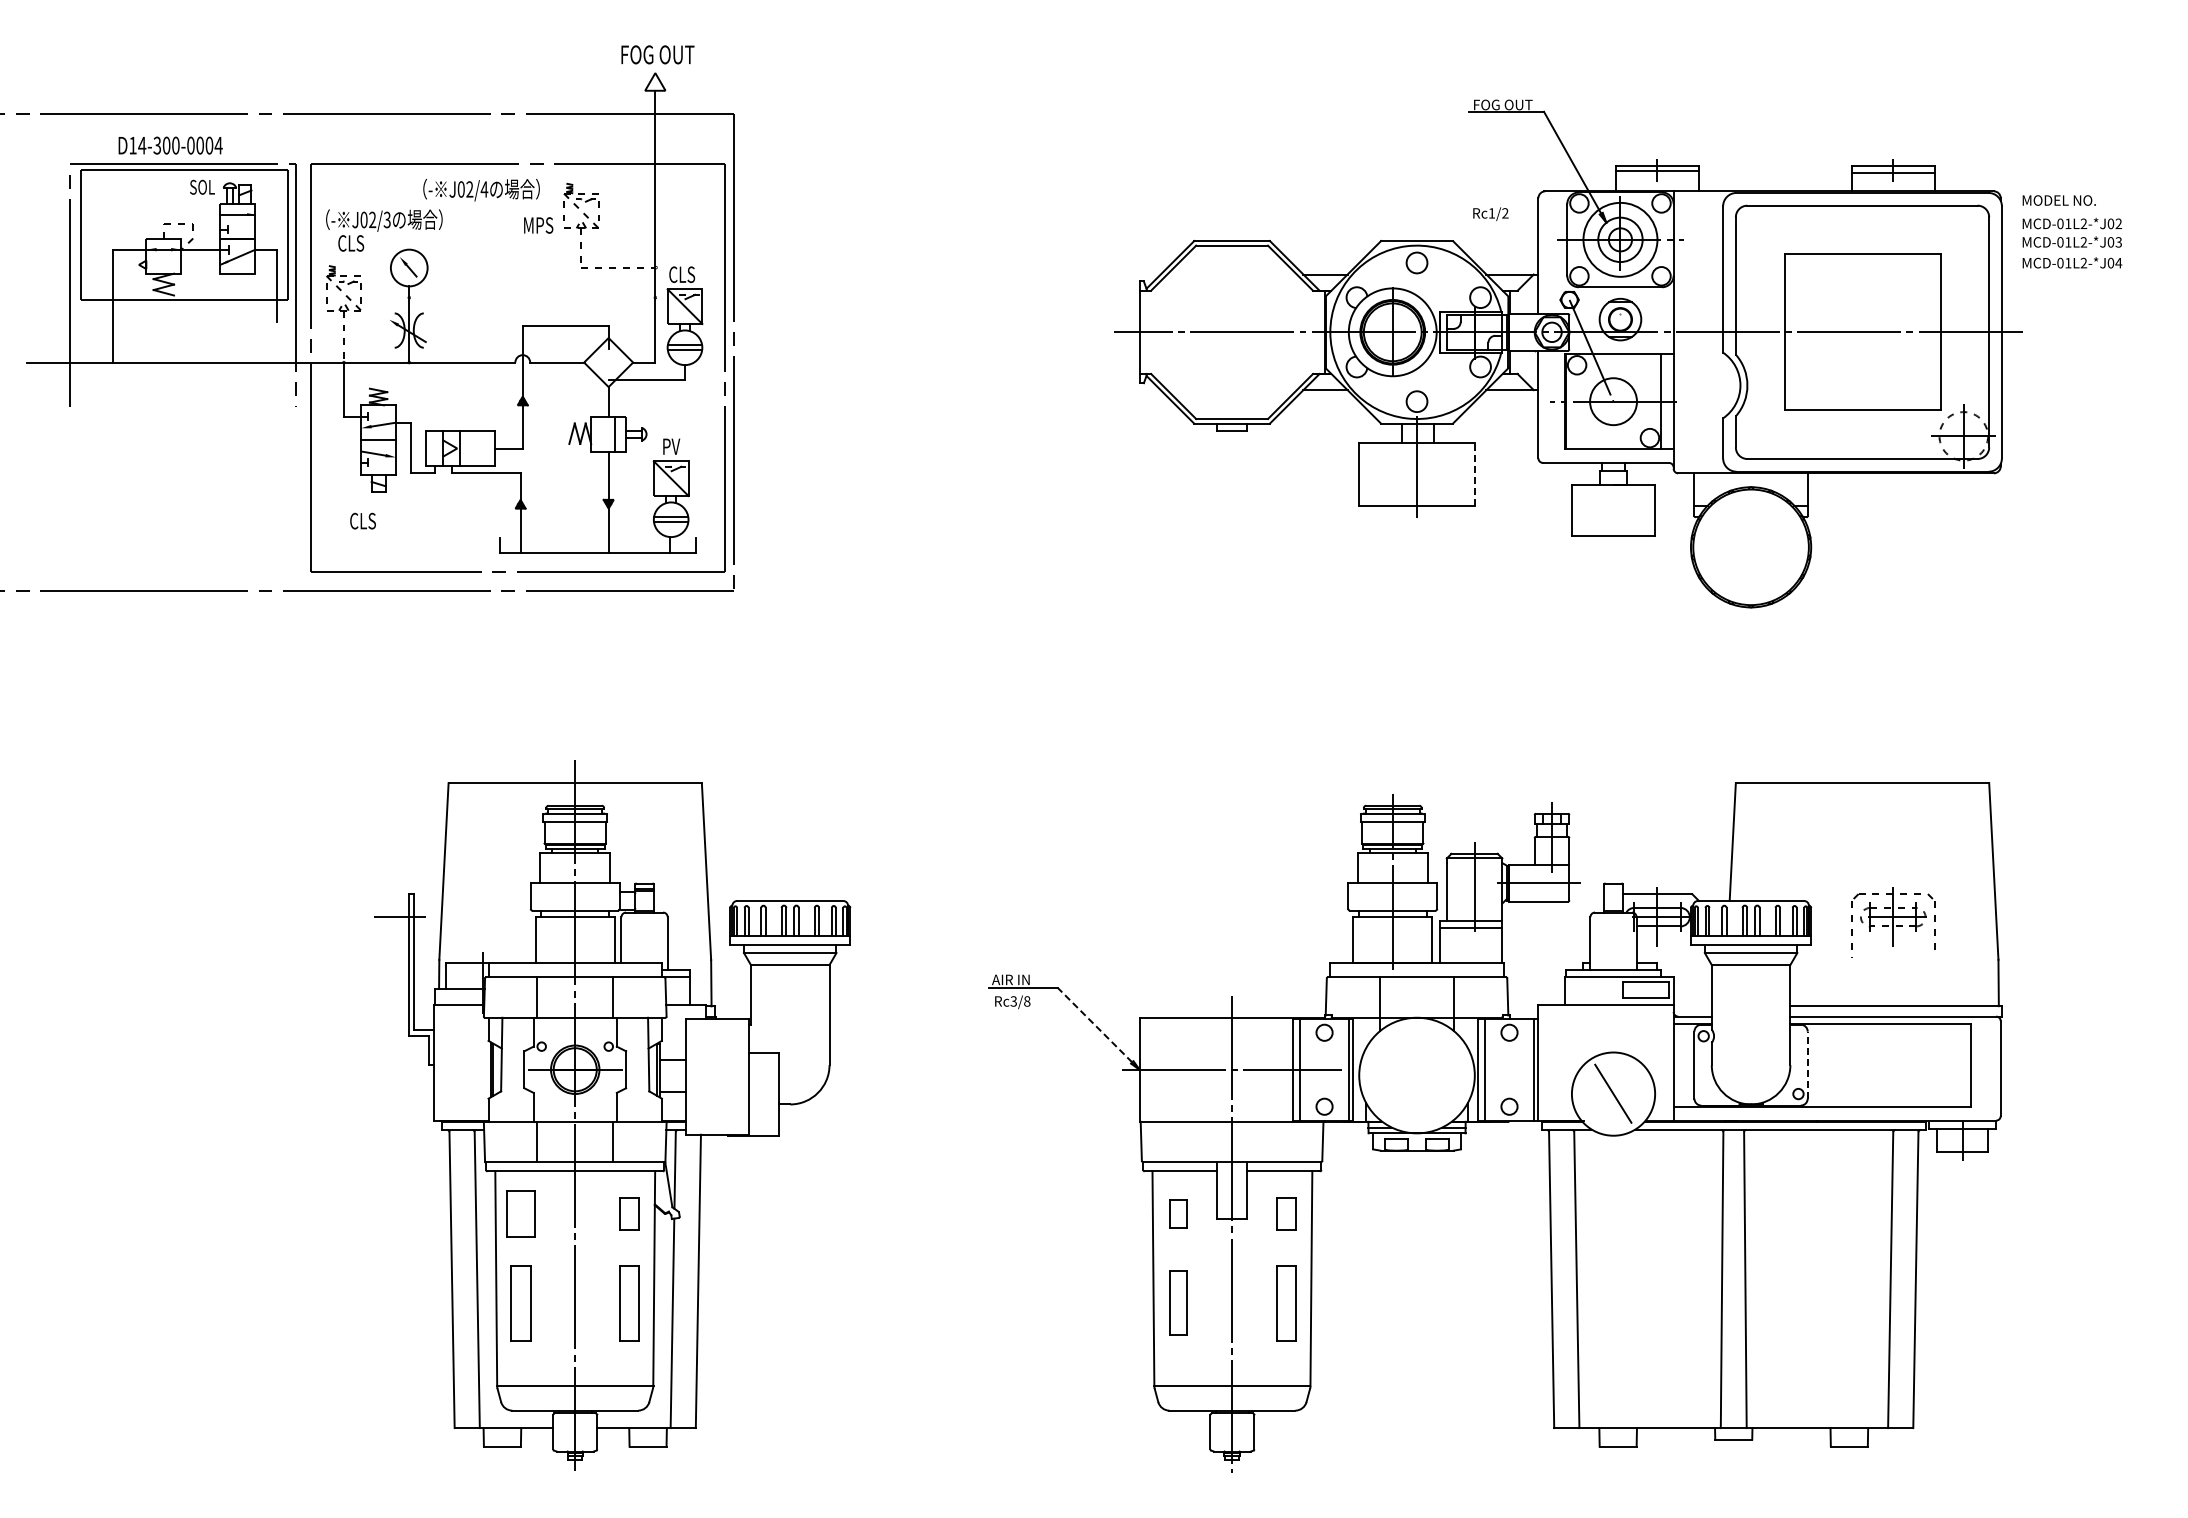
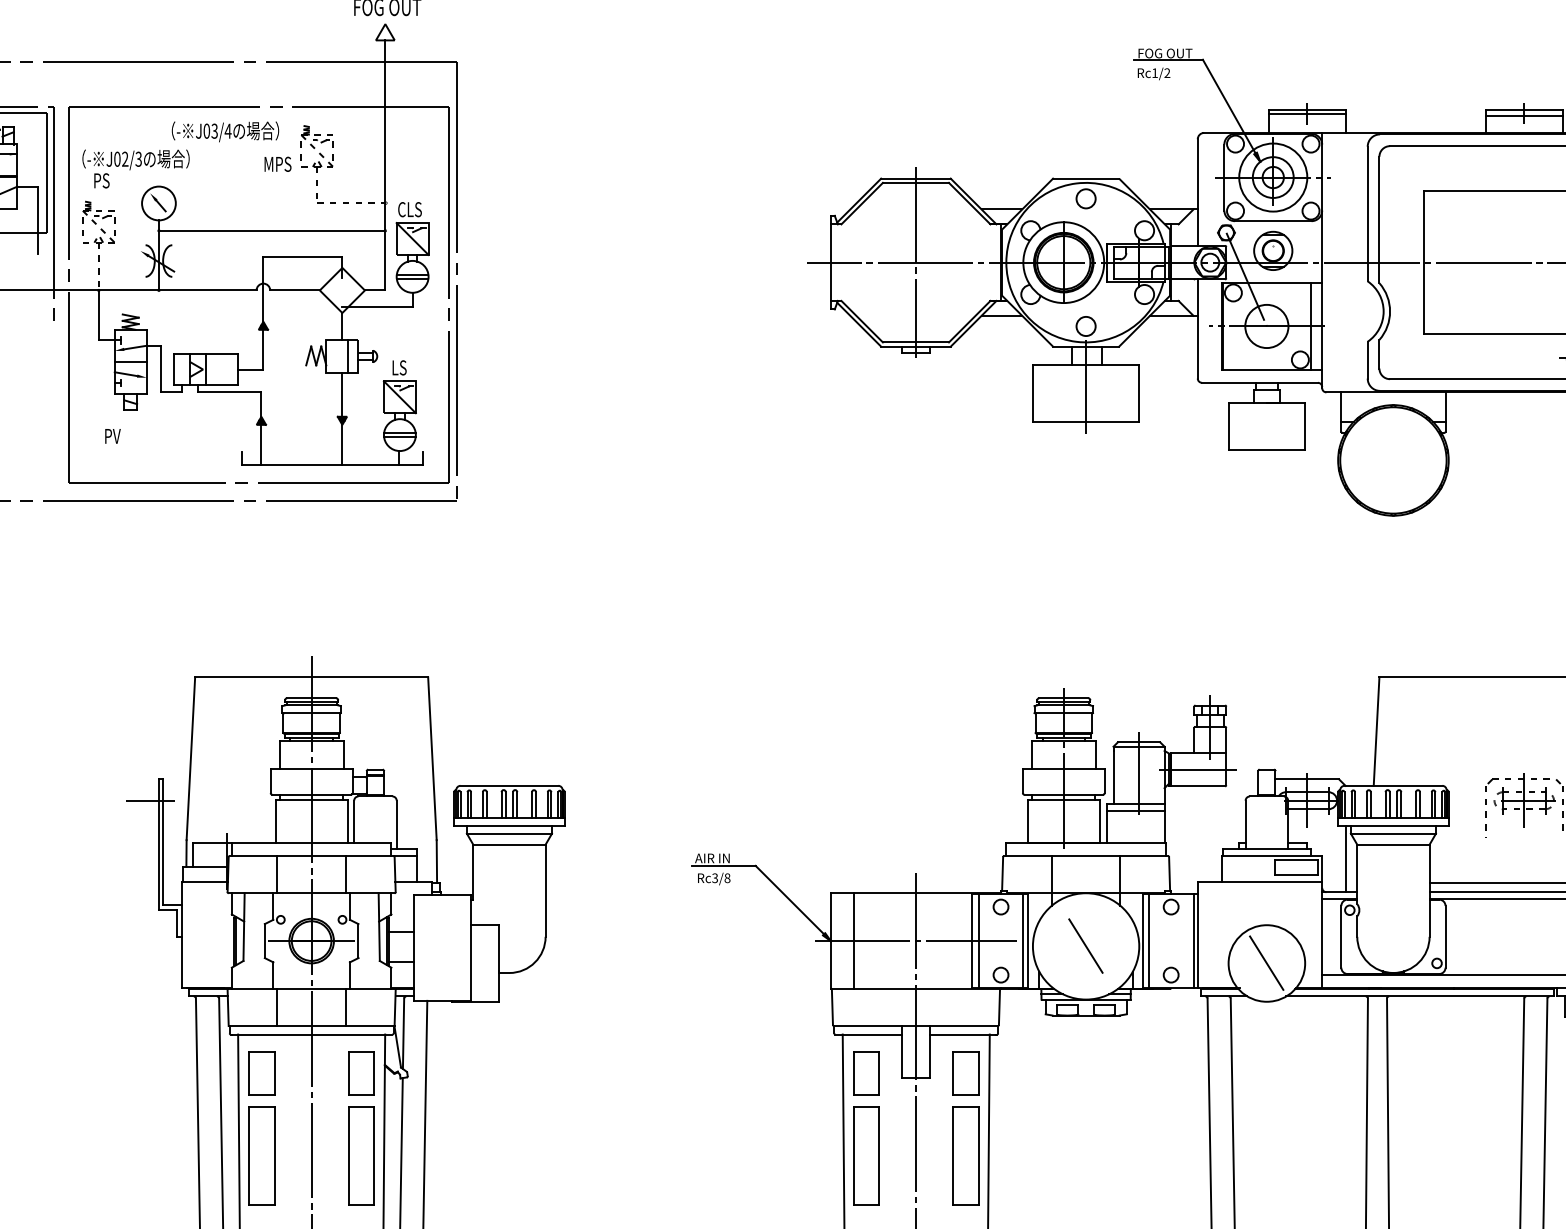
text: (469, 189) -> (214, 131), J02/4 -> J03/4
text: (1490, 214) -> (1153, 74), moved
text: (351, 243) -> (105, 180), CLS -> PS
line: (531, 297) -> (271, 230), added
line: (1232, 332) -> (916, 262), added
text: (672, 446) -> (401, 367), PV -> LS
line: (1474, 474) -> (1138, 393), dashed -> solid
text: (362, 520) -> (115, 435), CLS -> PV
line: (1699, 980) -> (1345, 858), added
line: (1095, 1025) -> (790, 900), dashed -> solid
line: (1807, 1065) -> (1445, 937), dashed -> solid
line: (1165, 1069) -> (854, 940), added
line: (1416, 1075) -> (1085, 946), added
part: (628, 1213) -> (360, 1073), size x1.43
part: (1177, 1213) -> (865, 1073), size x1.67
part: (1286, 1213) -> (966, 1073), size x1.43
part: (520, 1303) -> (261, 1156), size x1.43
part: (628, 1303) -> (360, 1156), size x1.43
part: (1177, 1303) -> (865, 1156), size x1.67
part: (1286, 1303) -> (966, 1156), size x1.43

